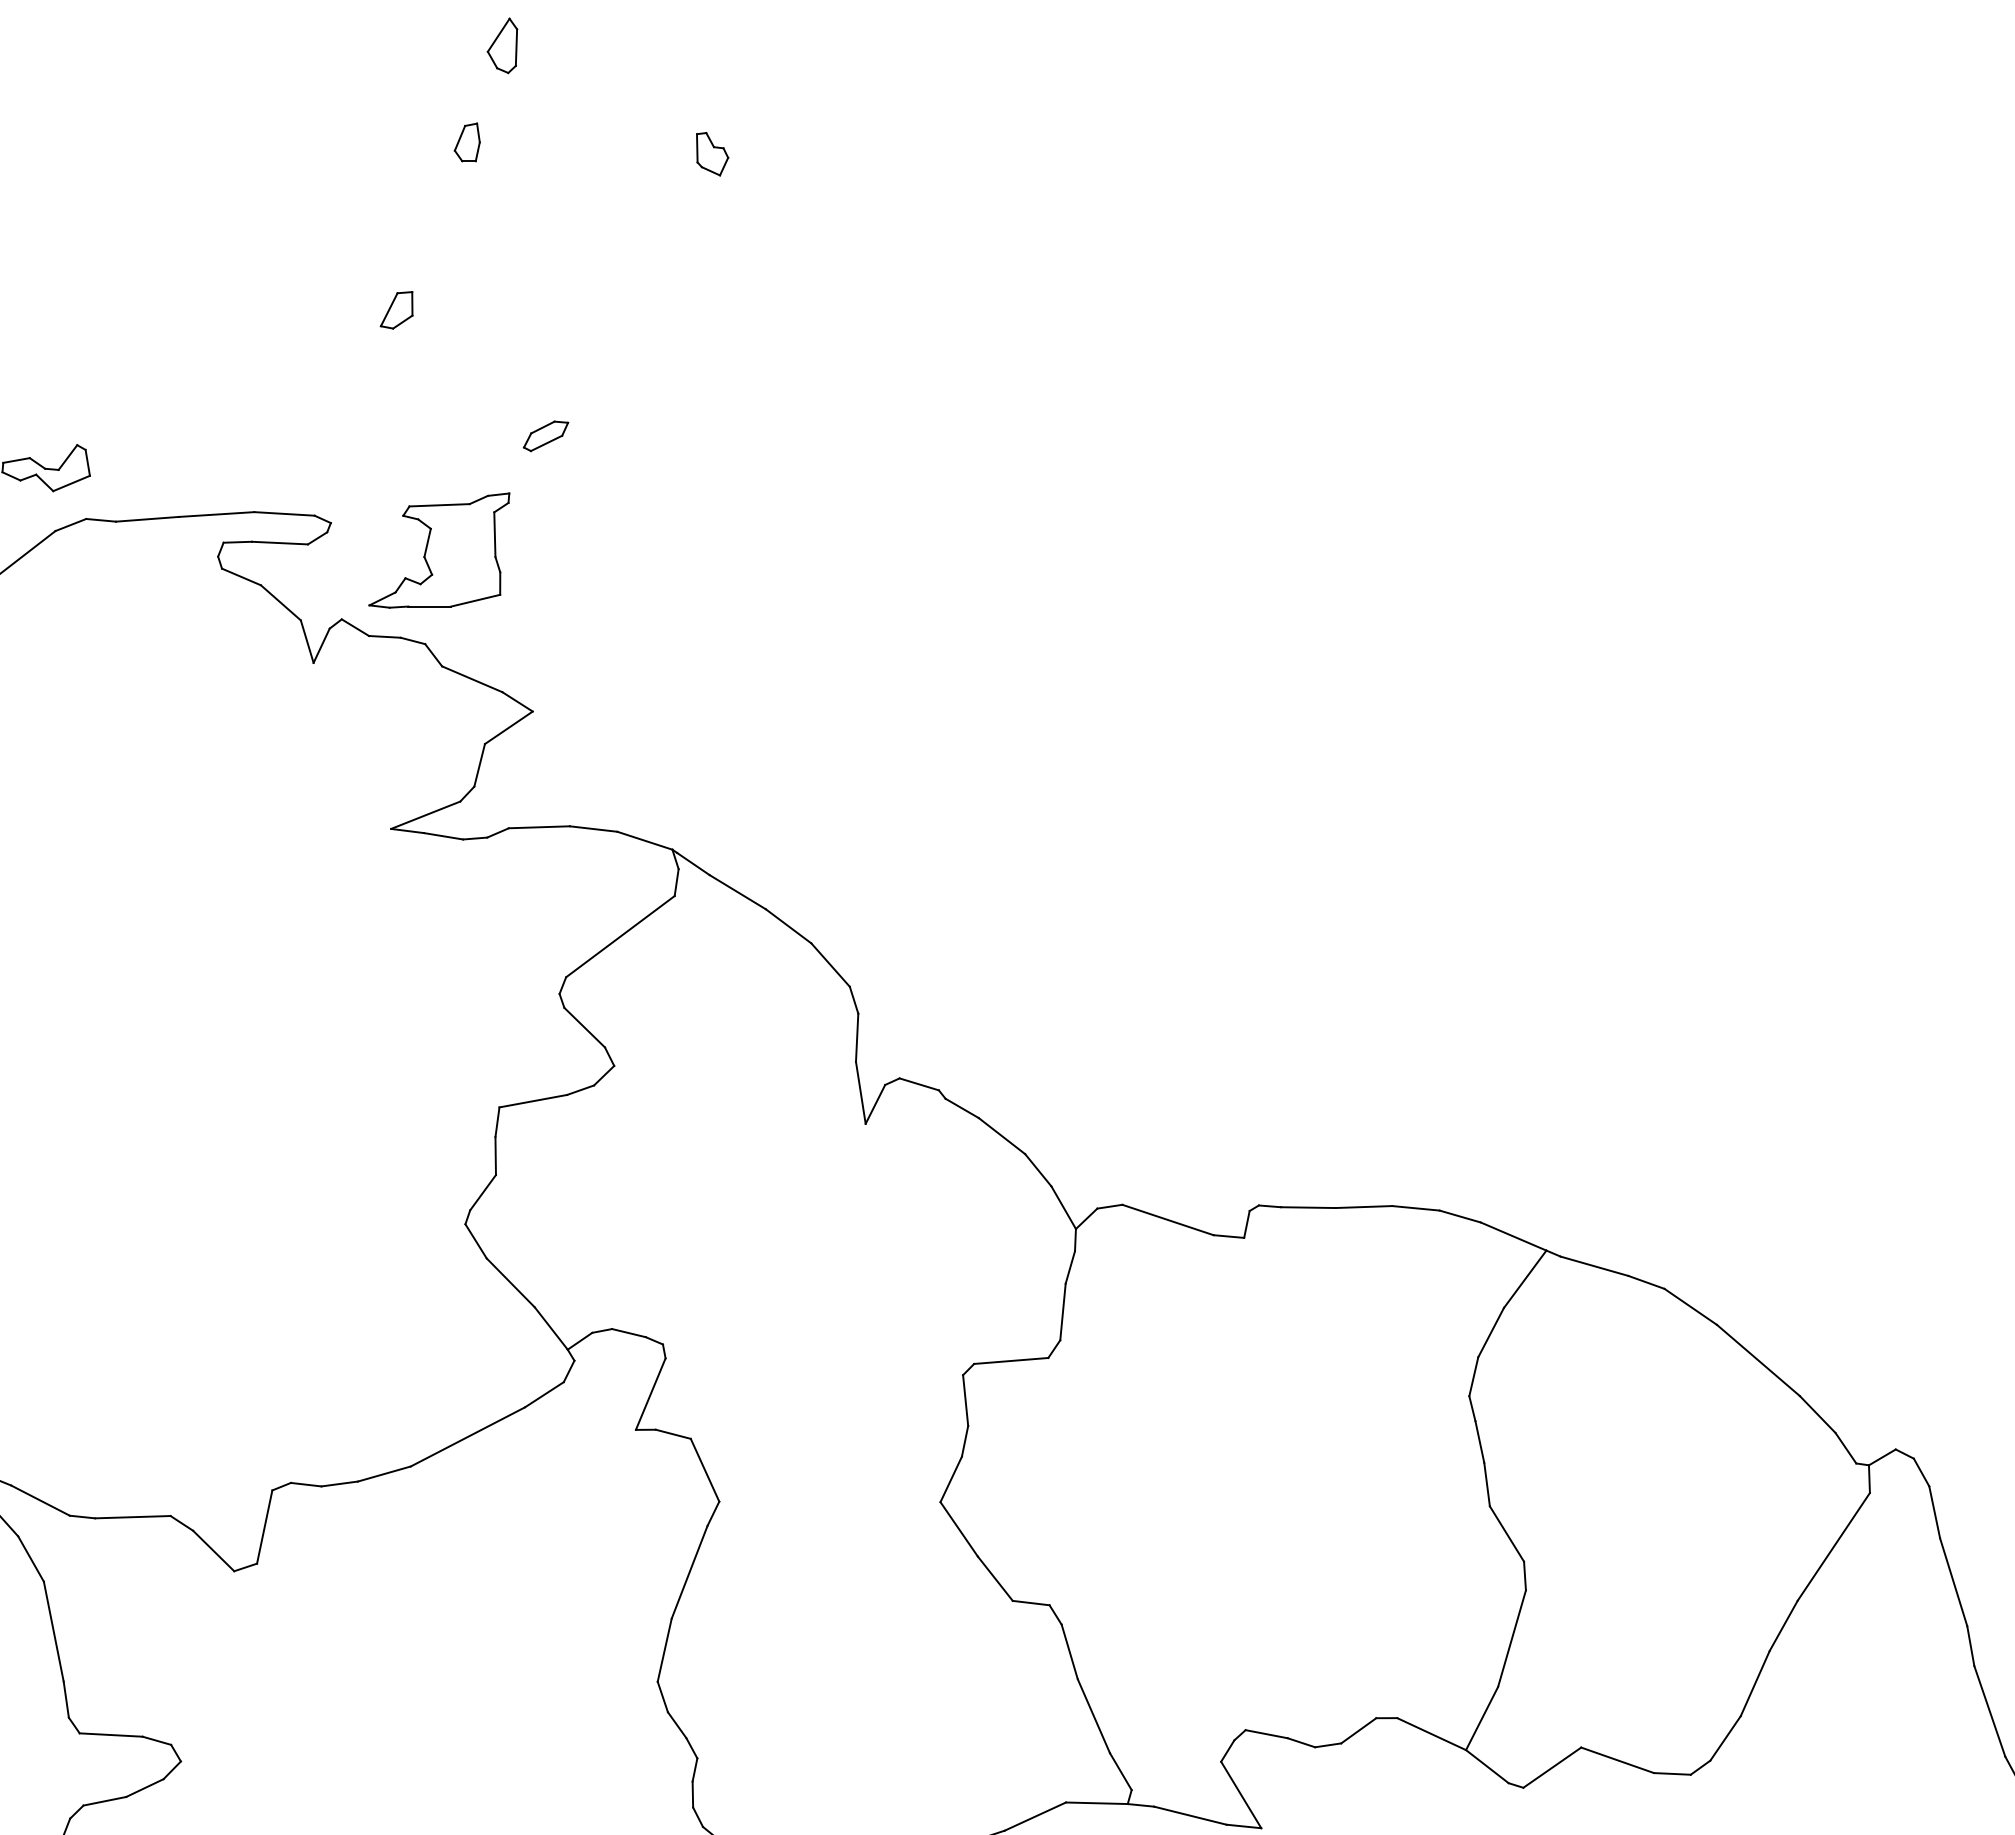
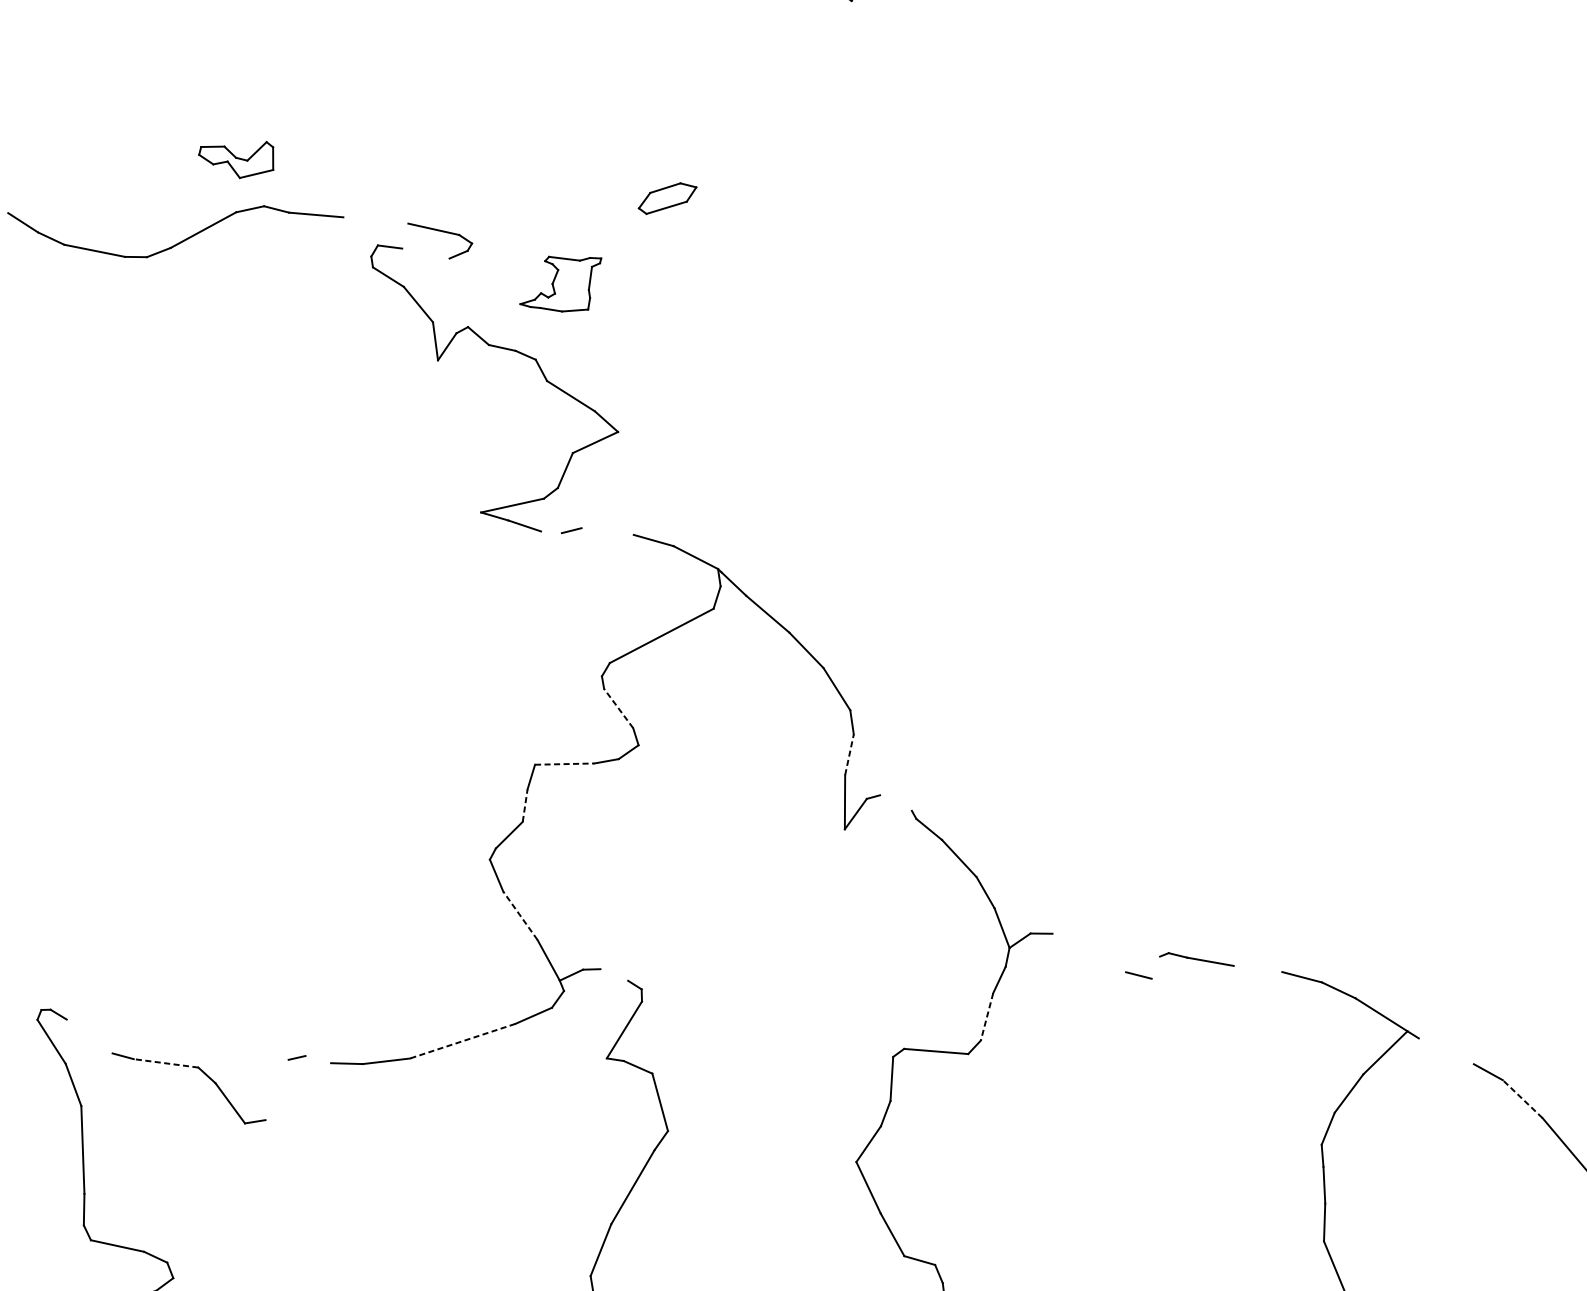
part: (396, 310) -> (557, 71), removed
part: (545, 436) -> (666, 199), size x1.4
line: (216, 514) -> (375, 220), removed
line: (279, 542) -> (425, 252), removed
part: (439, 550) -> (560, 281), size x0.6
line: (538, 827) -> (606, 531), removed
line: (475, 838) -> (551, 532), removed
line: (584, 1027) -> (618, 708), solid -> dashed
line: (857, 1037) -> (849, 754), solid -> dashed
line: (918, 1084) -> (895, 803), removed
line: (533, 1101) -> (564, 764), solid -> dashed
line: (495, 1156) -> (524, 806), solid -> dashed
line: (1363, 1207) -> (1257, 969), removed
line: (1167, 1219) -> (1088, 952), removed
line: (1246, 1224) -> (1155, 967), removed
line: (1594, 1265) -> (1446, 1050), removed
line: (510, 1282) -> (520, 915), solid -> dashed
line: (1690, 1306) -> (1522, 1098), solid -> dashed
line: (1062, 1312) -> (986, 1017), solid -> dashed
line: (628, 1333) -> (613, 975), removed
line: (467, 1437) -> (462, 1041), solid -> dashed
line: (305, 1484) -> (317, 1059), removed
line: (40, 1500) -> (89, 1036), removed
line: (132, 1517) -> (165, 1063), solid -> dashed
line: (264, 1526) -> (276, 1089), removed

